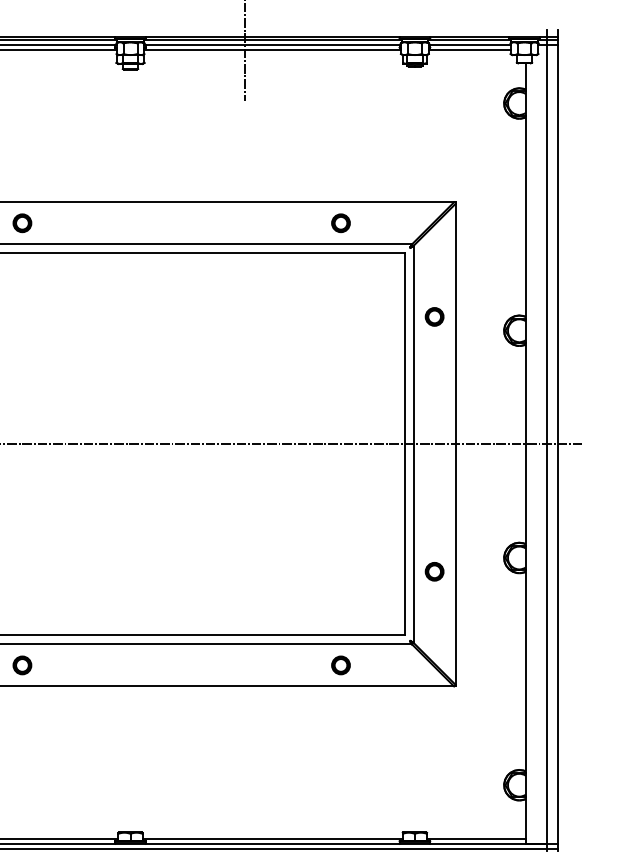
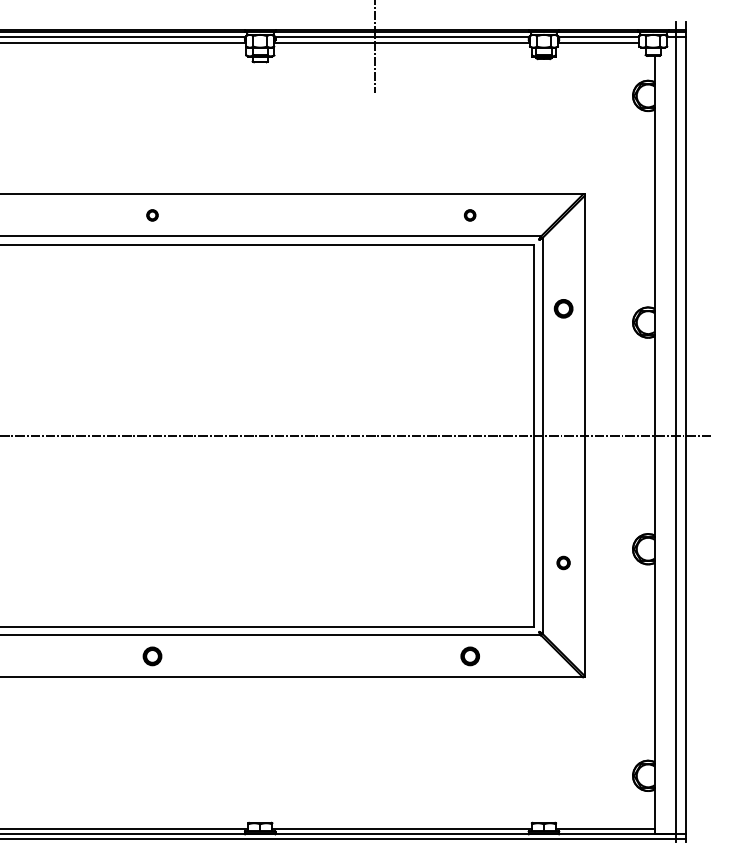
part: (22, 223) -> (152, 215), size x0.6
part: (340, 223) -> (469, 215), size x0.6
part: (434, 571) -> (563, 562), size x0.7

